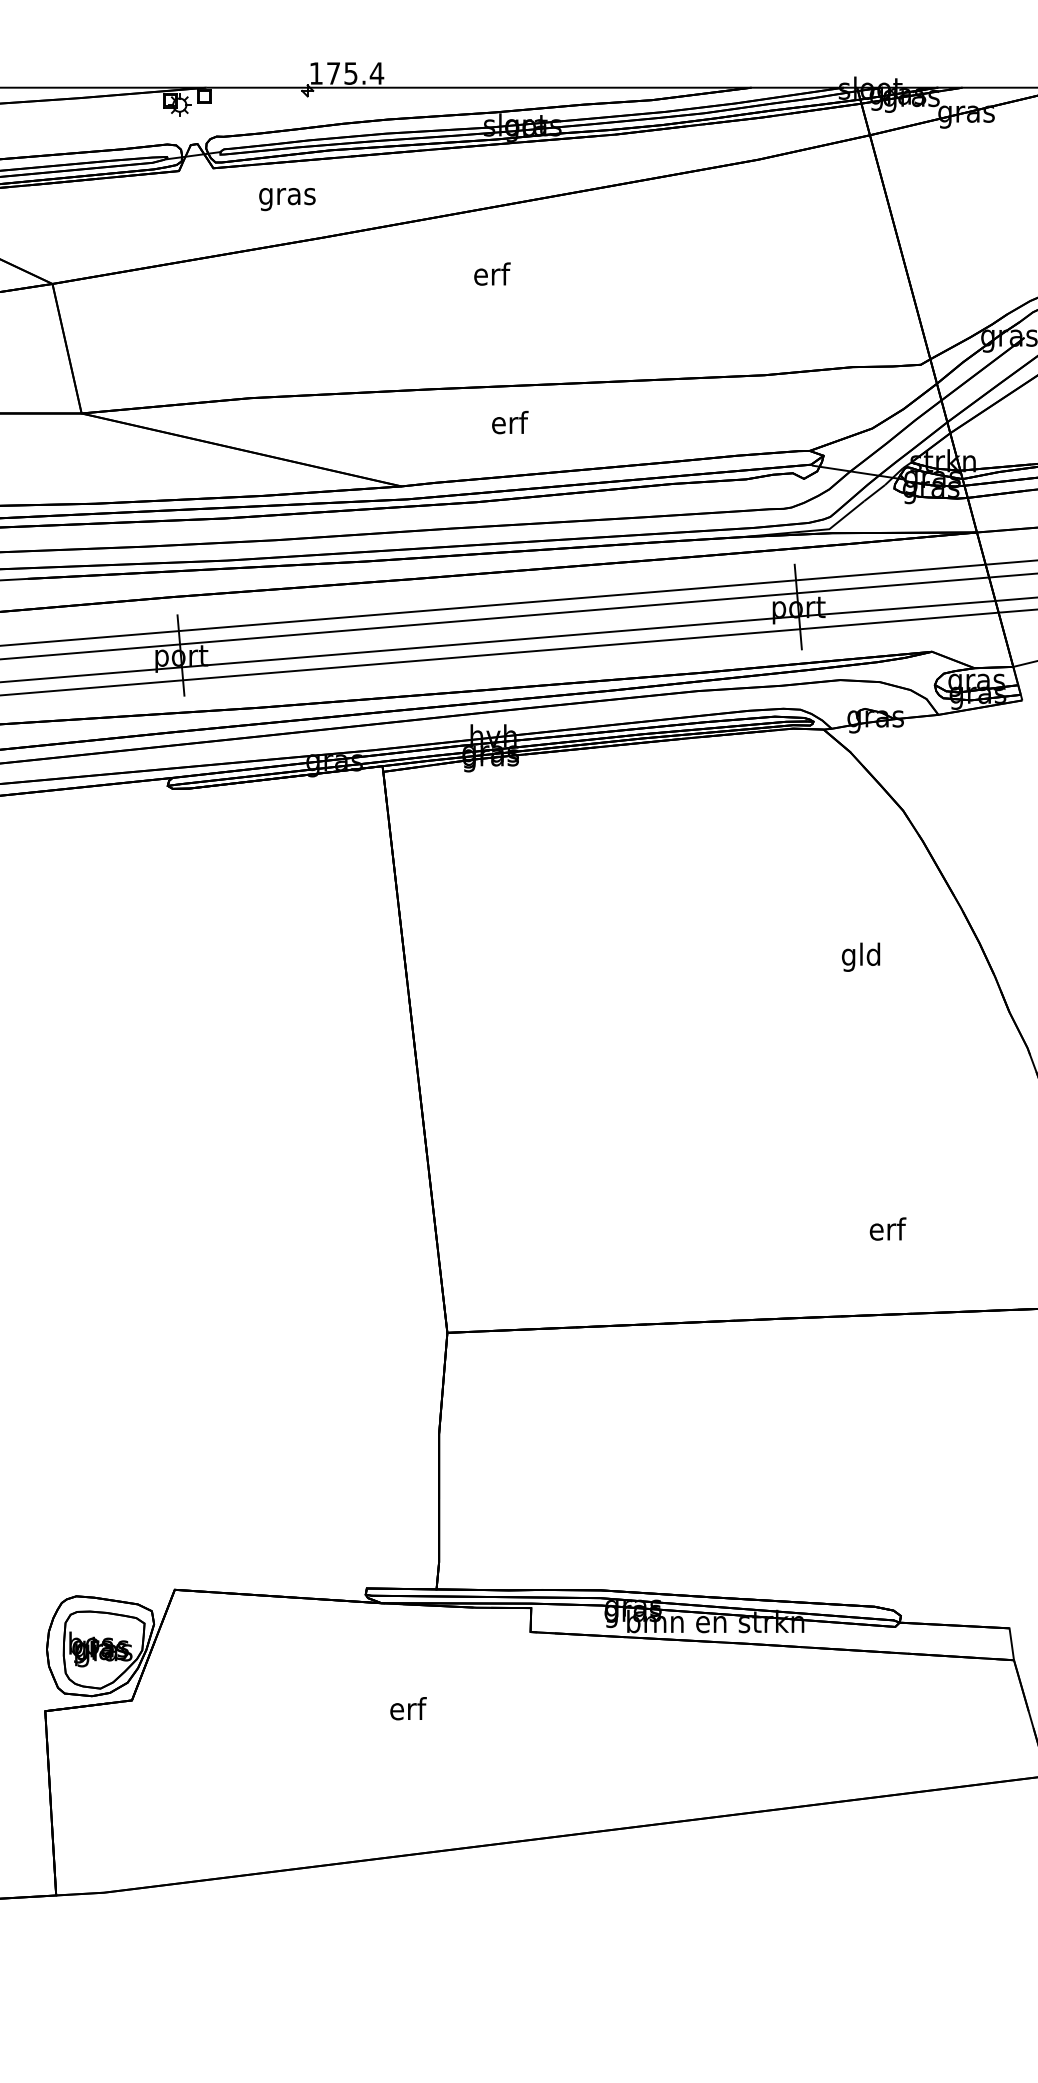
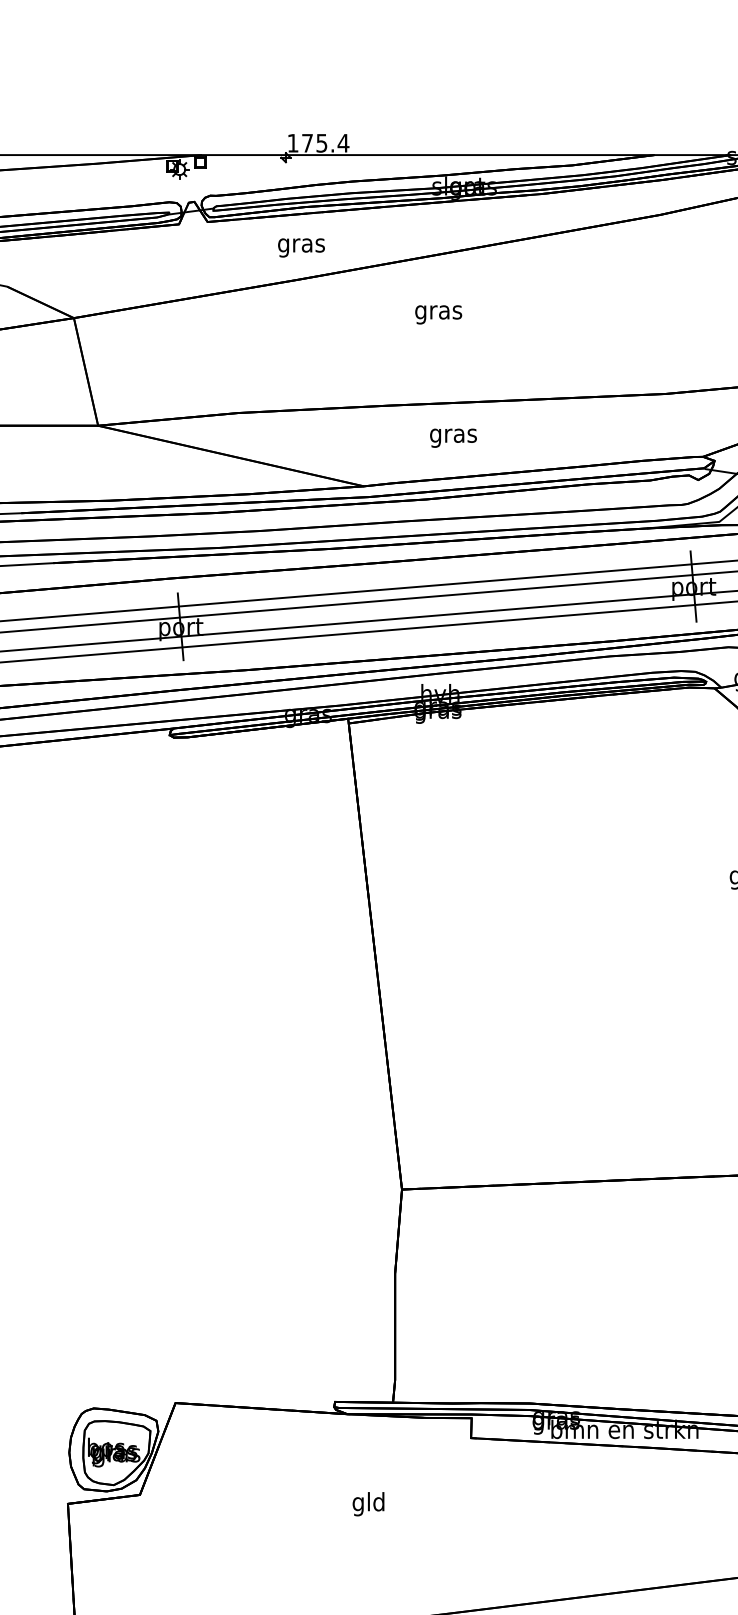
text: (287, 199) -> (301, 247), moved
text: (491, 276) -> (438, 311), erf -> gras
text: (509, 425) -> (453, 435), erf -> gras
text: (407, 1711) -> (368, 1504), erf -> gld

